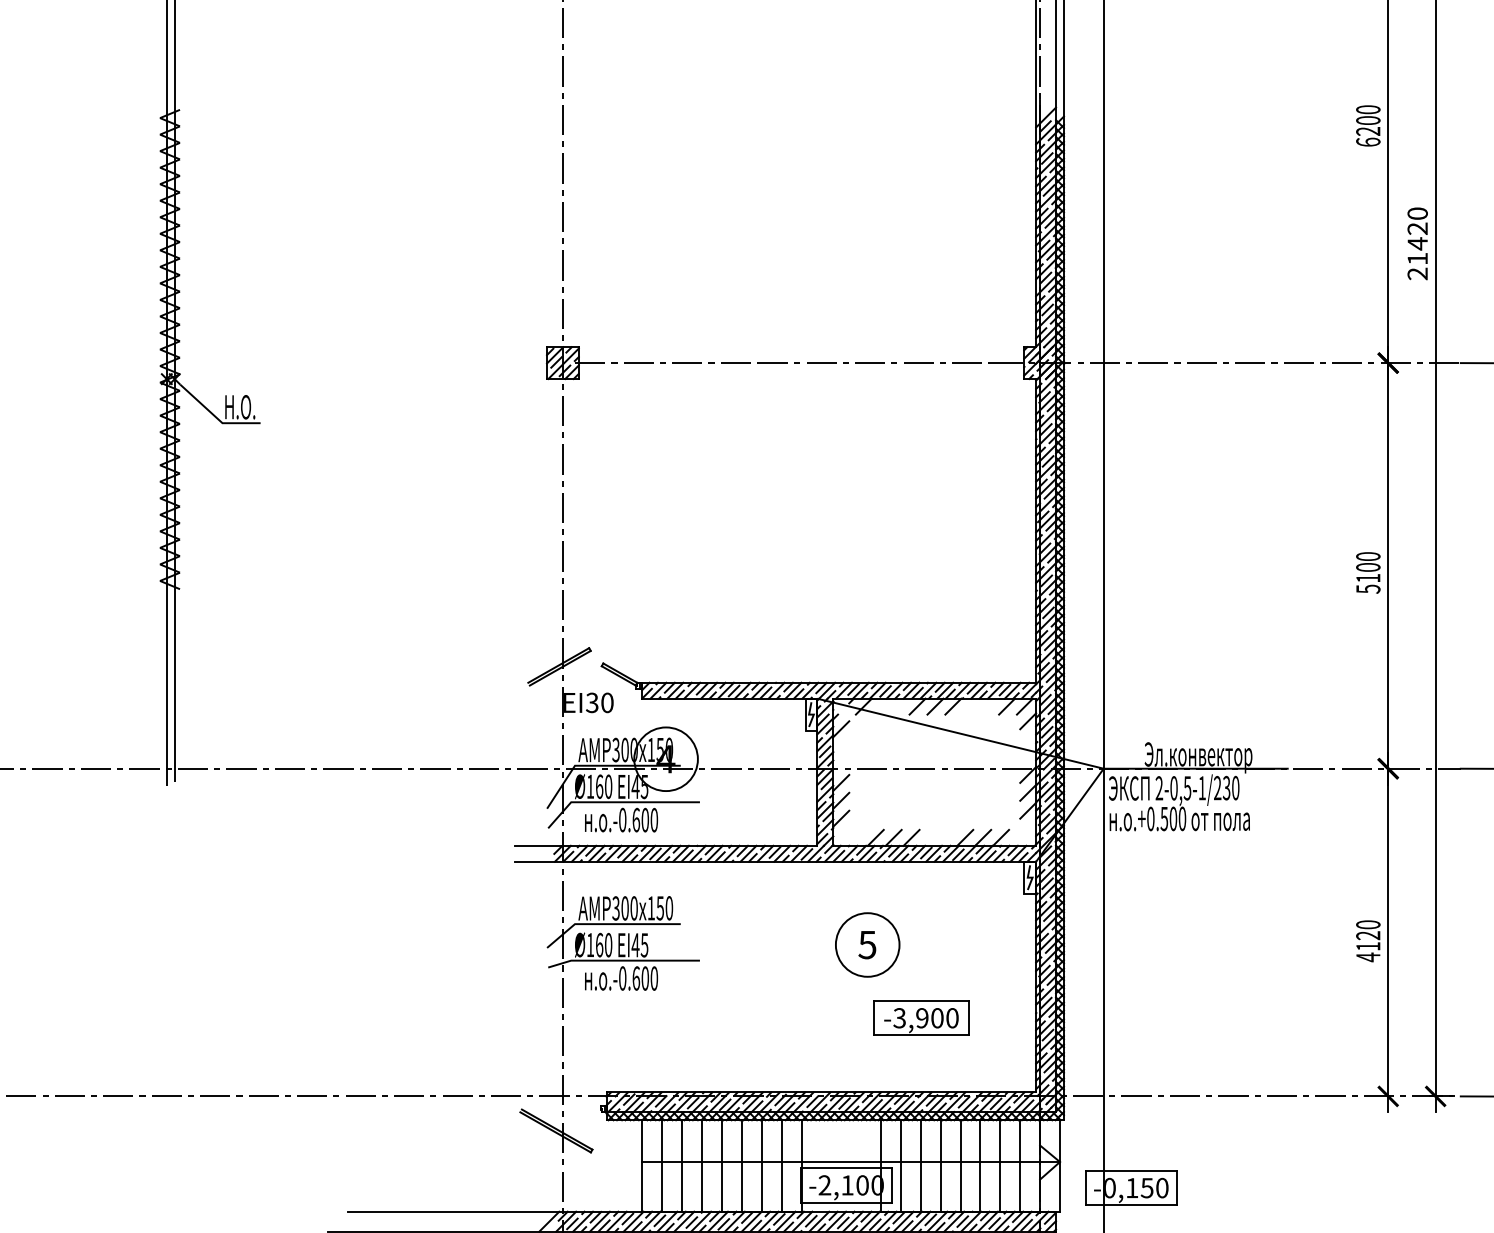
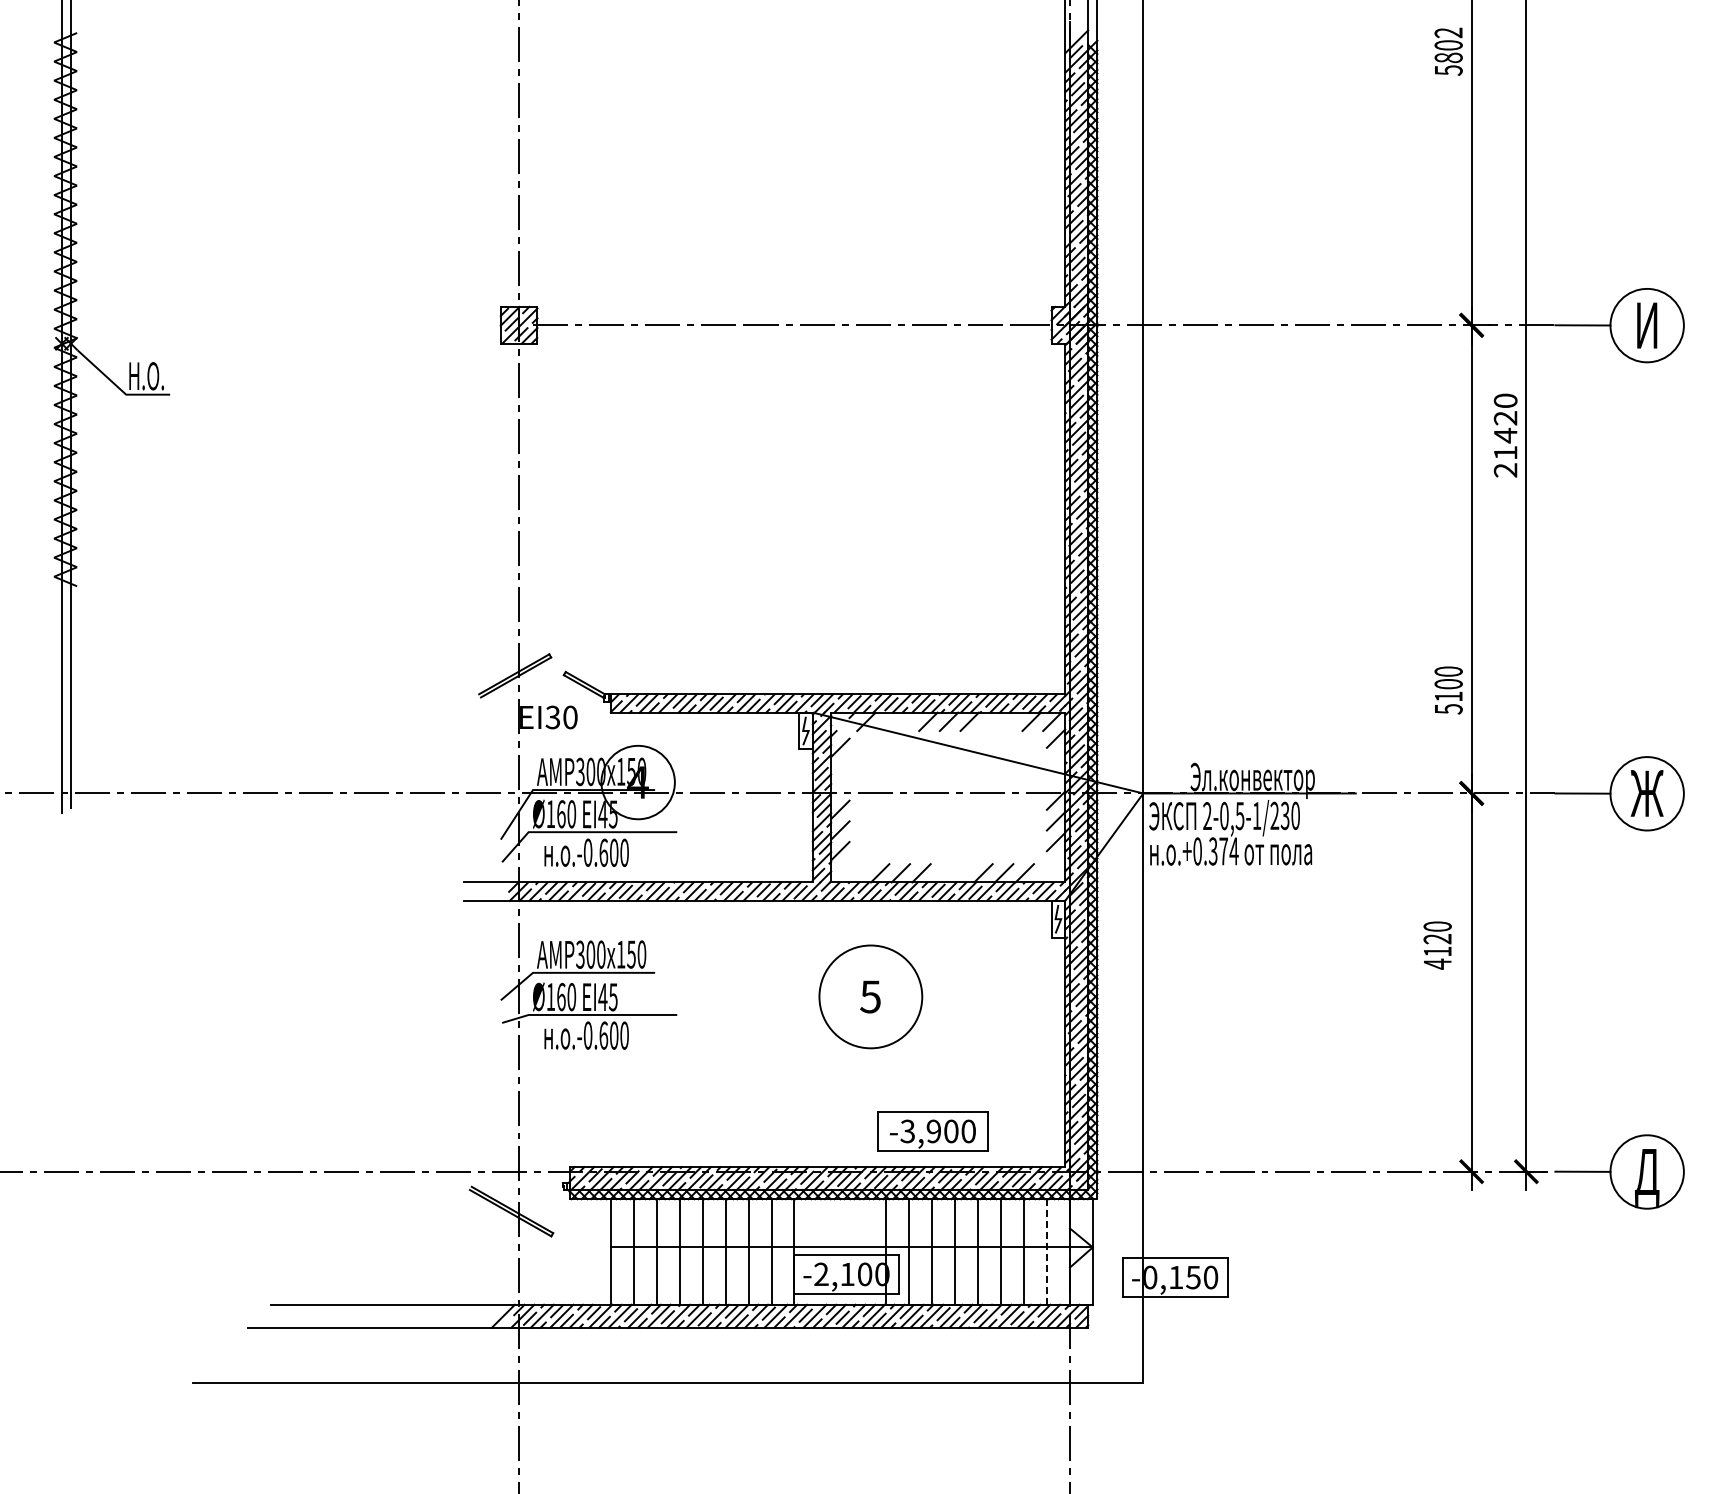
text: (1368, 125) -> (1448, 51), 6200 -> 5802
text: (1417, 243) -> (1505, 435), moved
text: (1368, 572) -> (1448, 690), moved
text: (1173, 819) -> (1223, 851), .+0.500 -> .+0.374
text: (1368, 941) -> (1437, 945), moved
circle: (867, 944) -> (870, 996), size x1.4
part: (921, 1018) -> (932, 1131), moved
line: (1019, 1166) -> (1046, 1252), solid -> dashed

